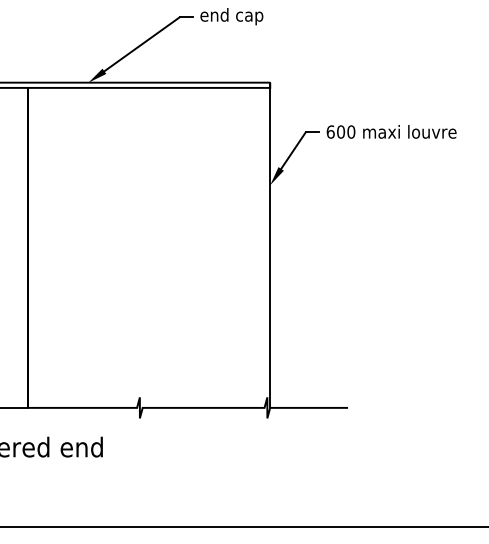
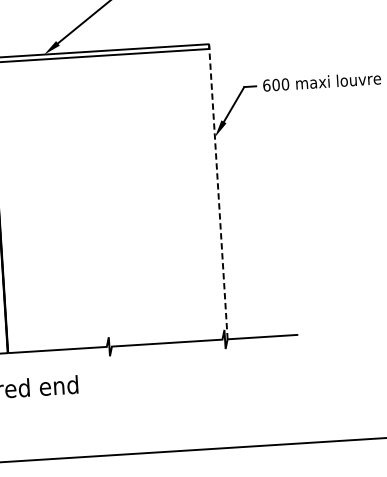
line: (270, 245) -> (218, 191), solid -> dashed

